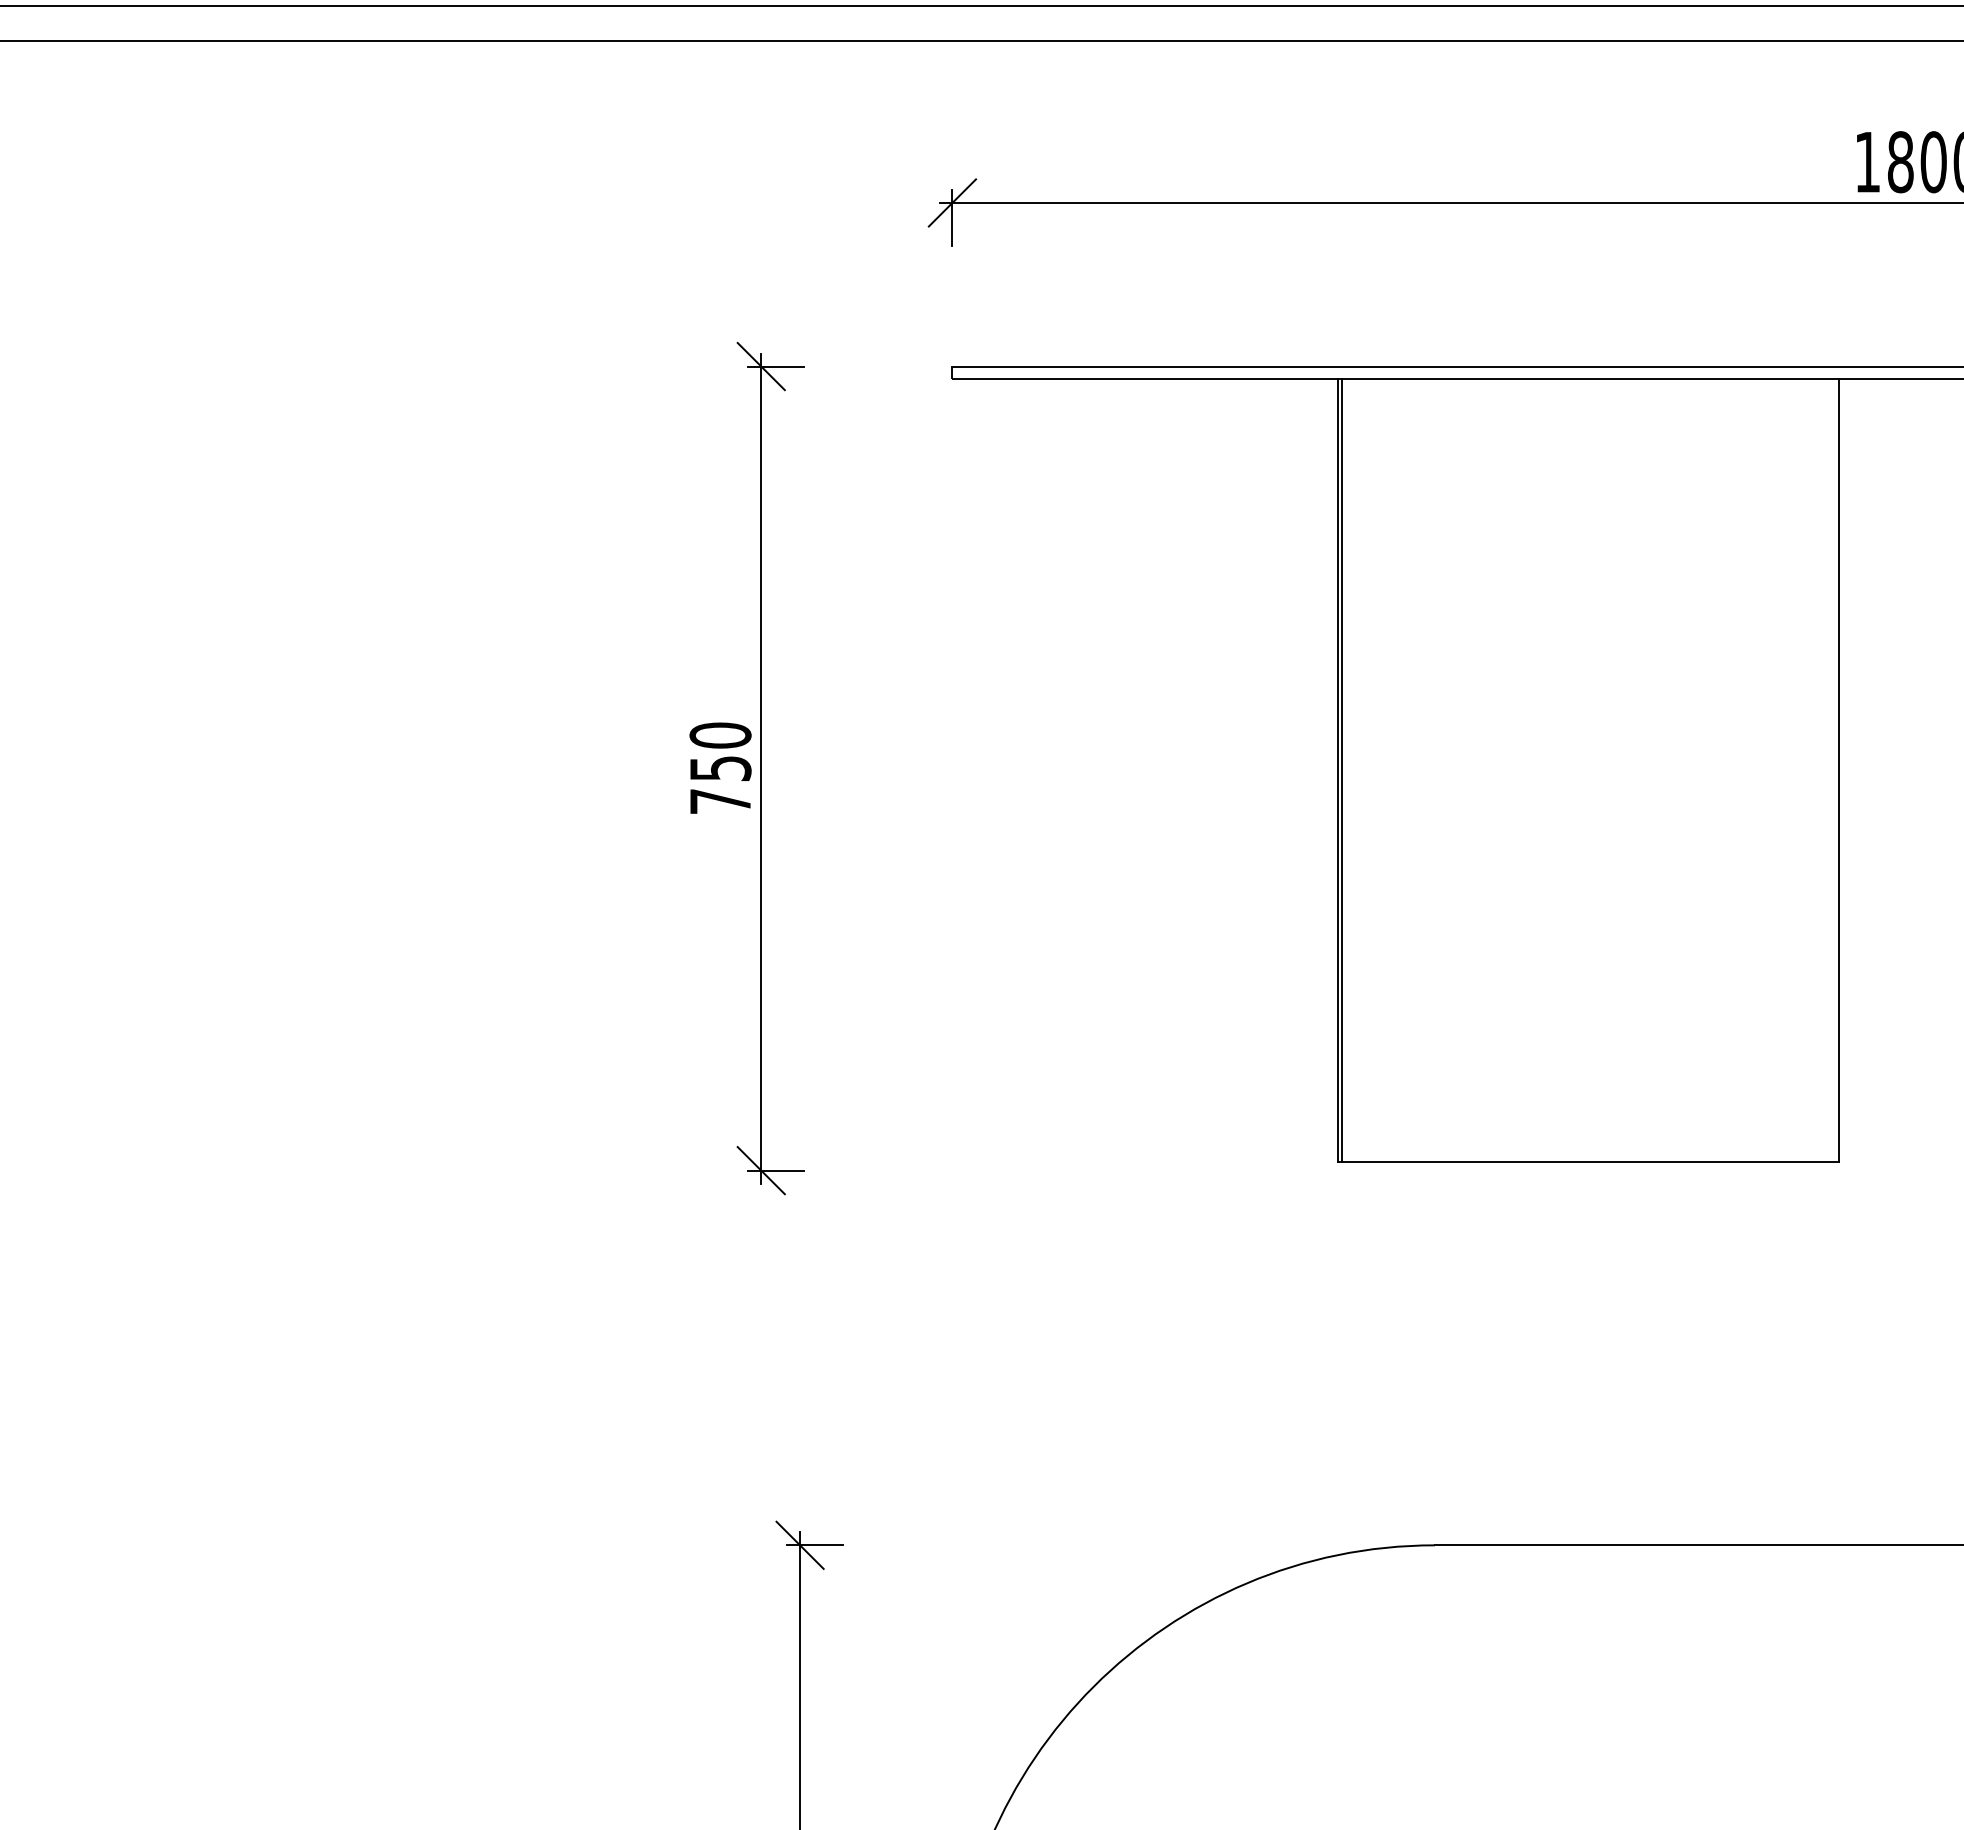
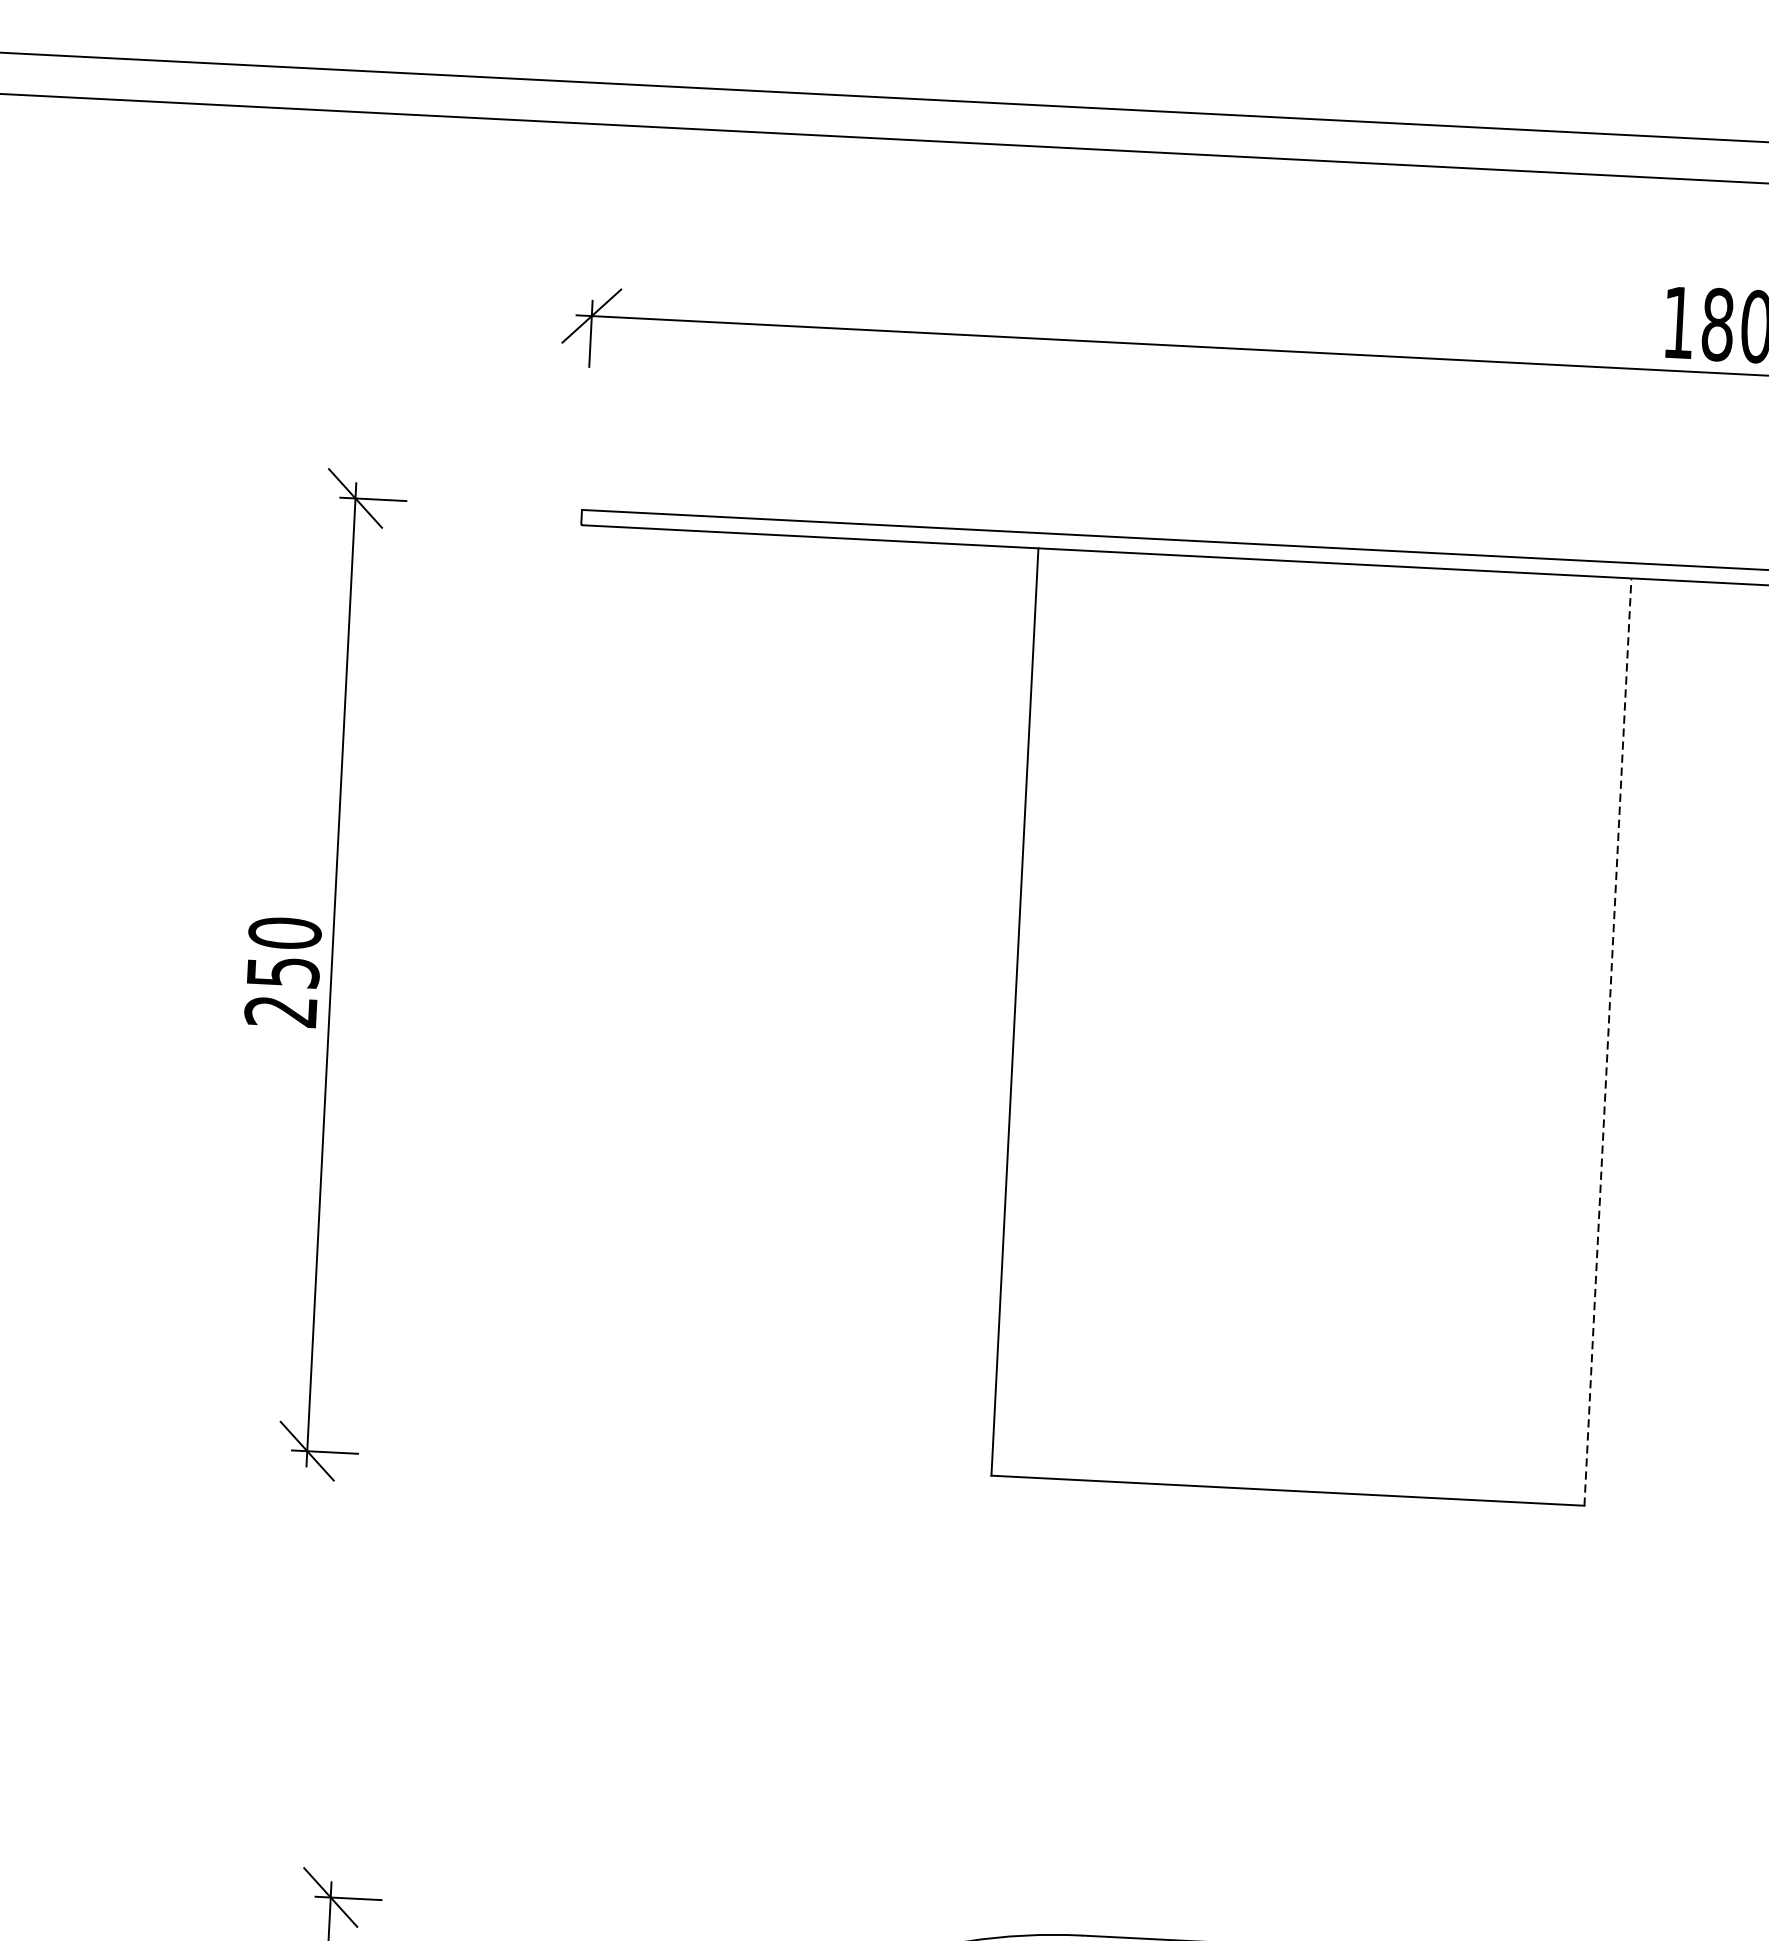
line: (1341, 770) -> (1018, 1011), removed
line: (1838, 770) -> (1607, 1041), solid -> dashed
text: (719, 801) -> (279, 1011), 750 -> 250

